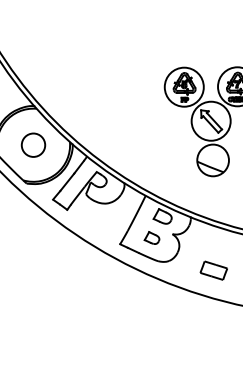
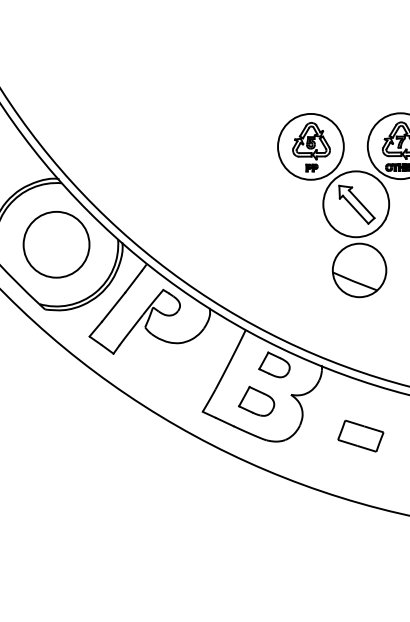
circle: (33, 144) -> (56, 243), size x1.67
part: (151, 237) -> (255, 400), size x1.43
part: (213, 270) -> (360, 435), moved

